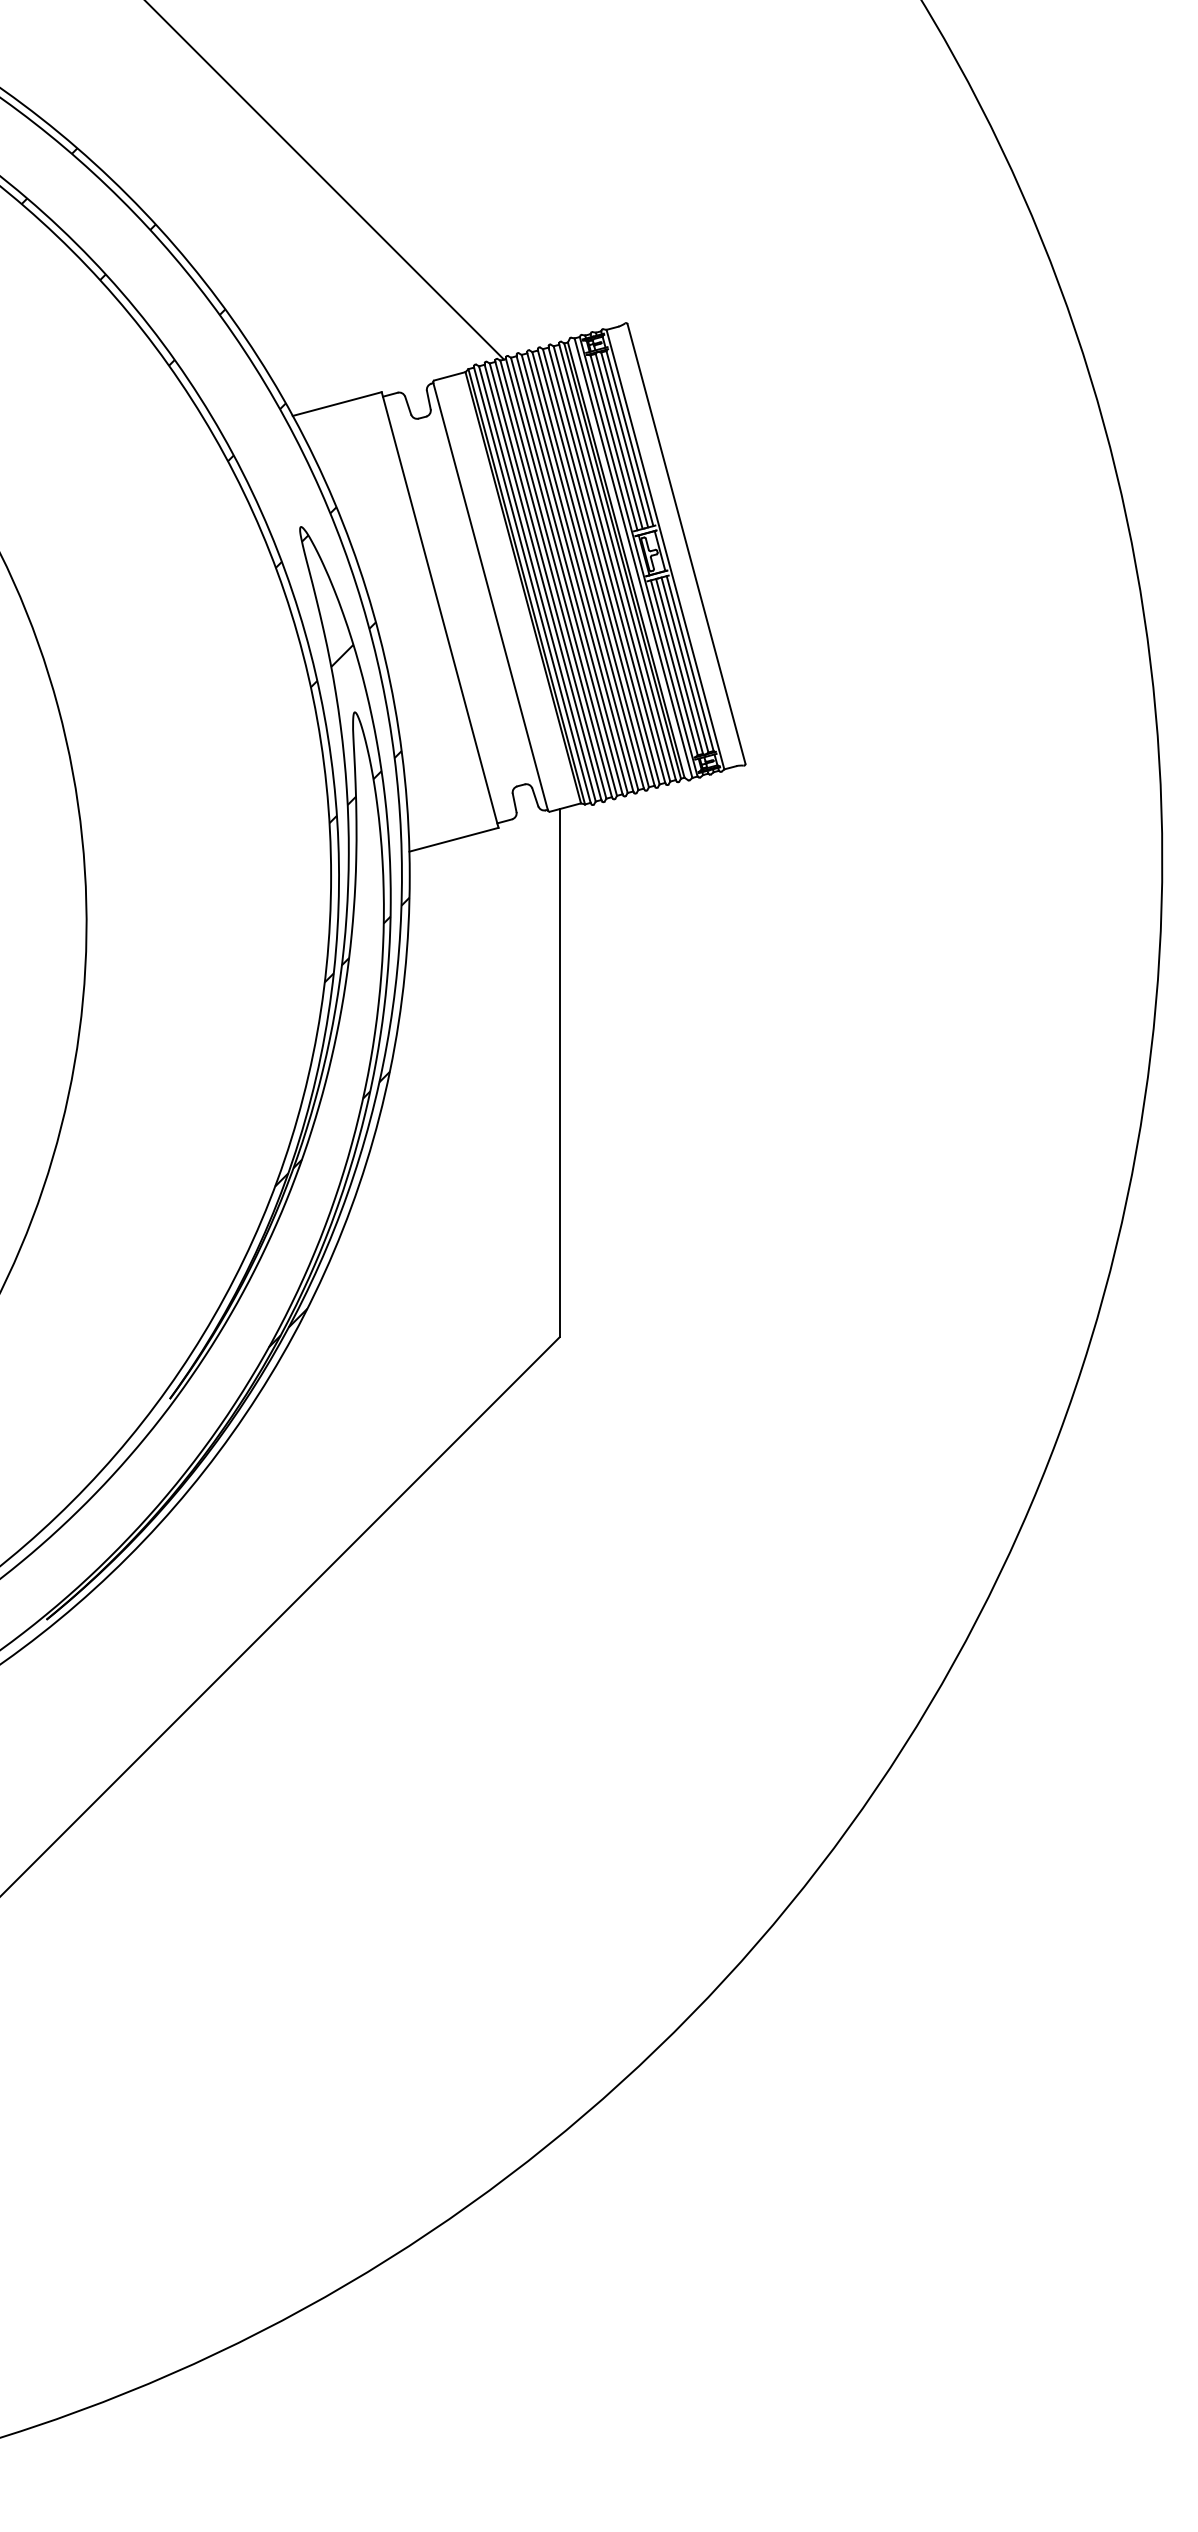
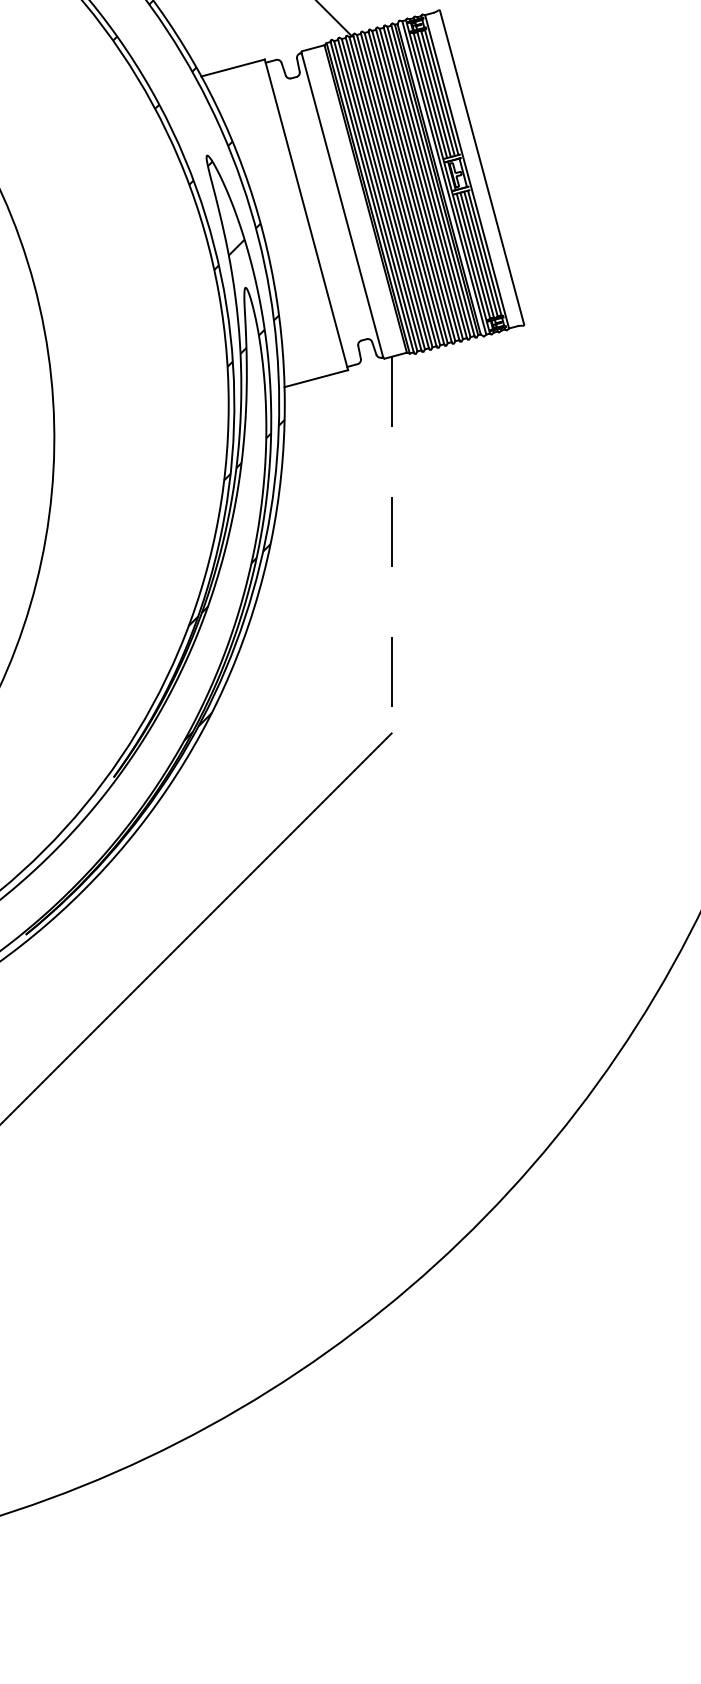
line: (559, 1073) -> (391, 545), solid -> dashed

